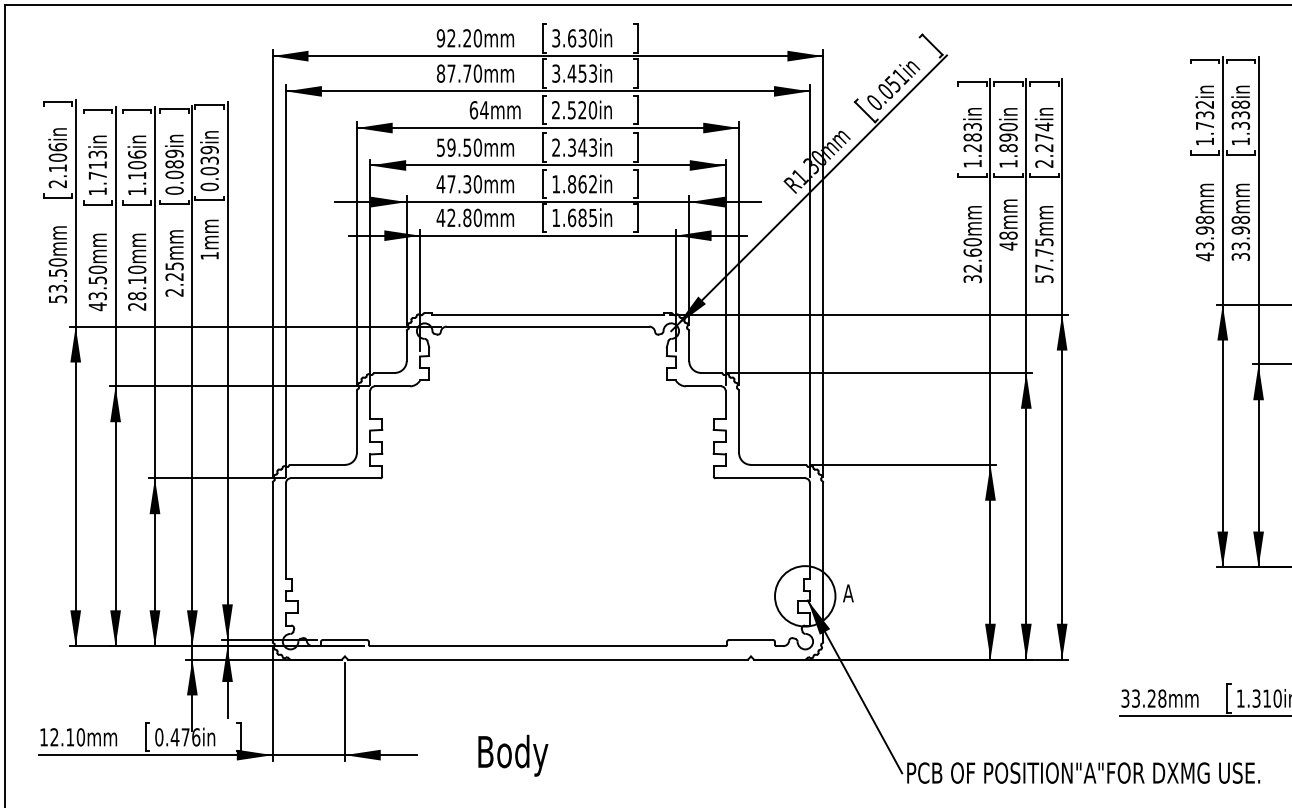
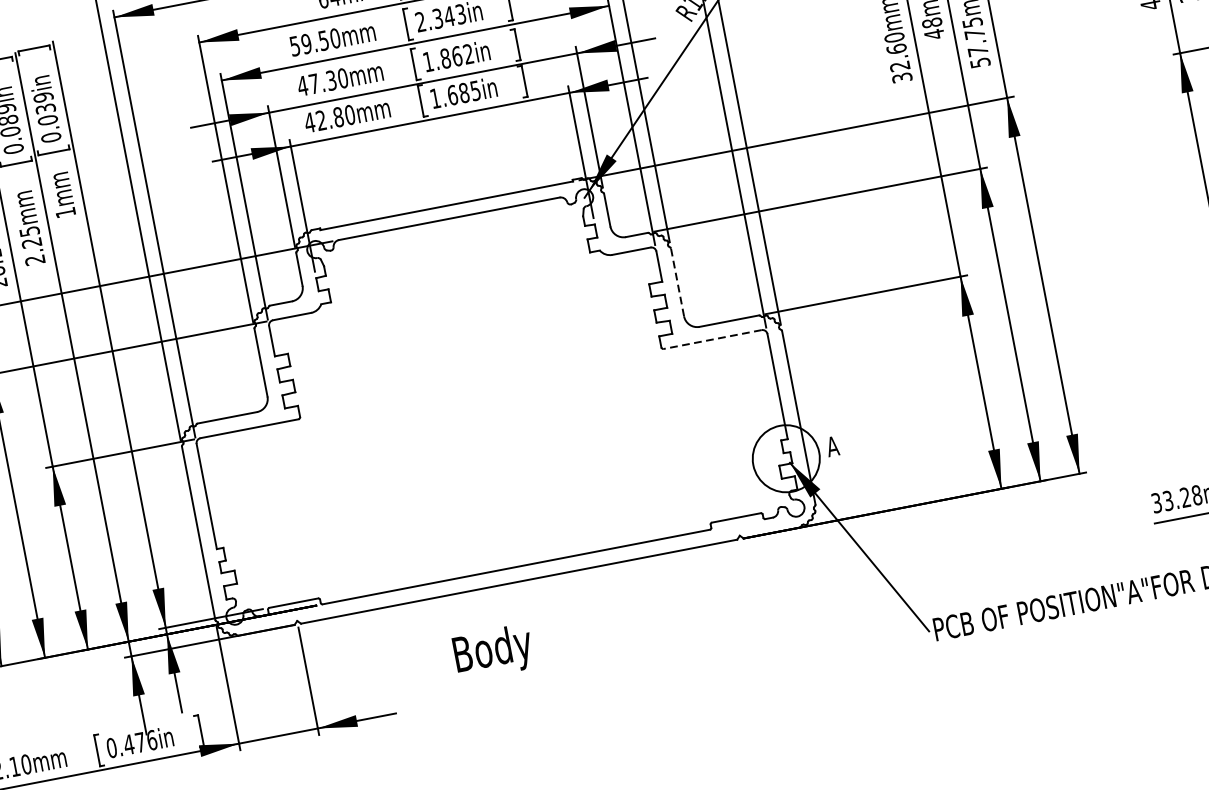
line: (739, 421) -> (677, 282), solid -> dashed
line: (760, 478) -> (712, 339), solid -> dashed
text: (513, 755) -> (493, 652), moved

